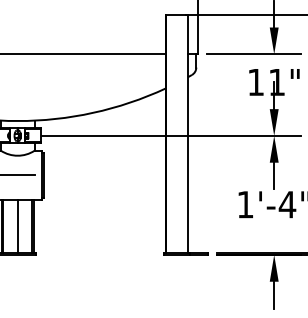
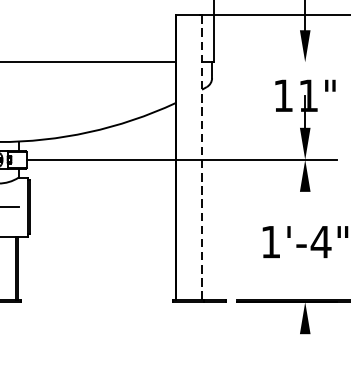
line: (254, 54) -> (281, 62), removed
line: (187, 134) -> (201, 158), solid -> dashed
line: (274, 175) -> (305, 207), removed
line: (274, 294) -> (305, 349), removed

